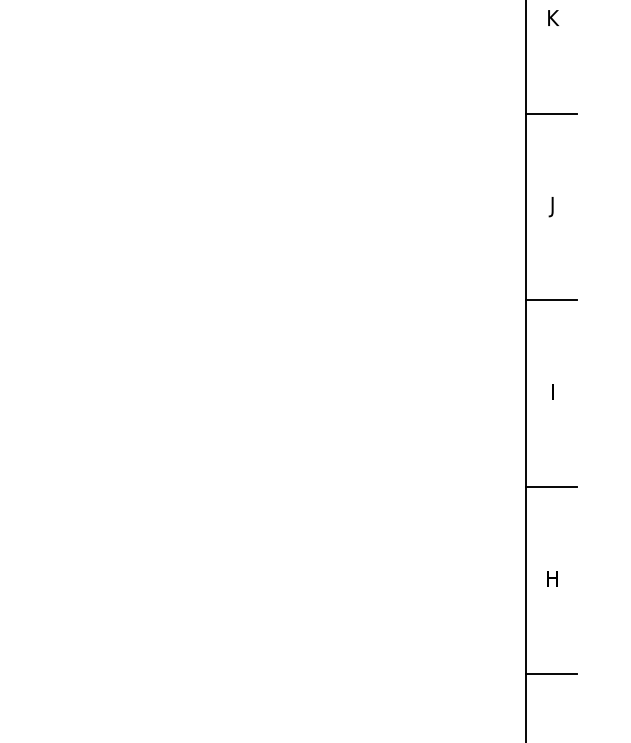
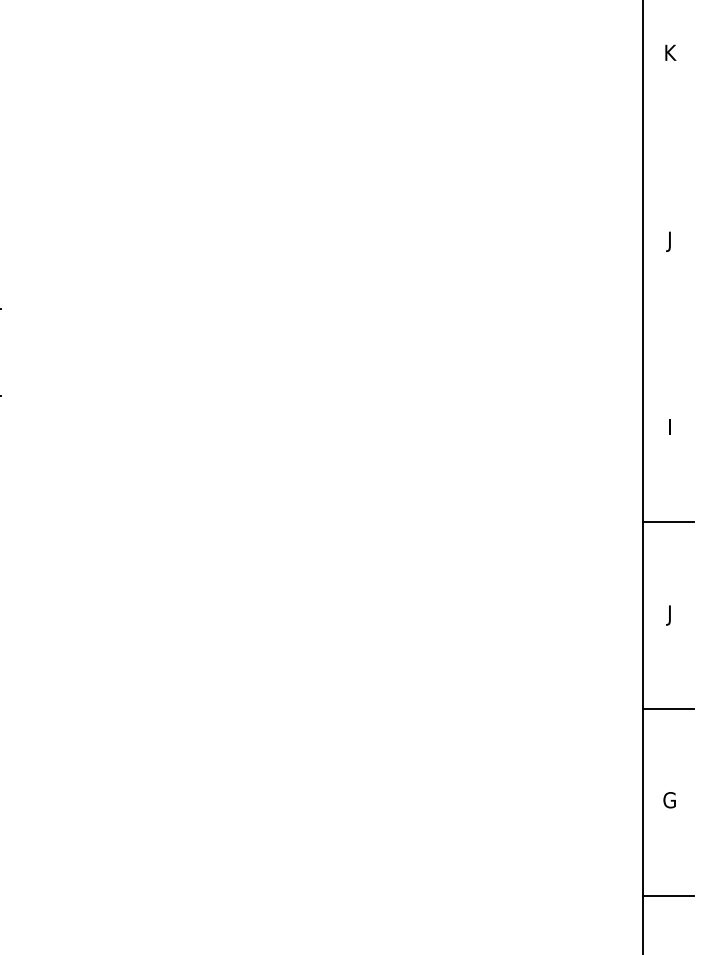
line: (551, 113) -> (668, 148), removed
line: (551, 300) -> (668, 335), removed
text: (552, 580) -> (669, 615), H -> J

